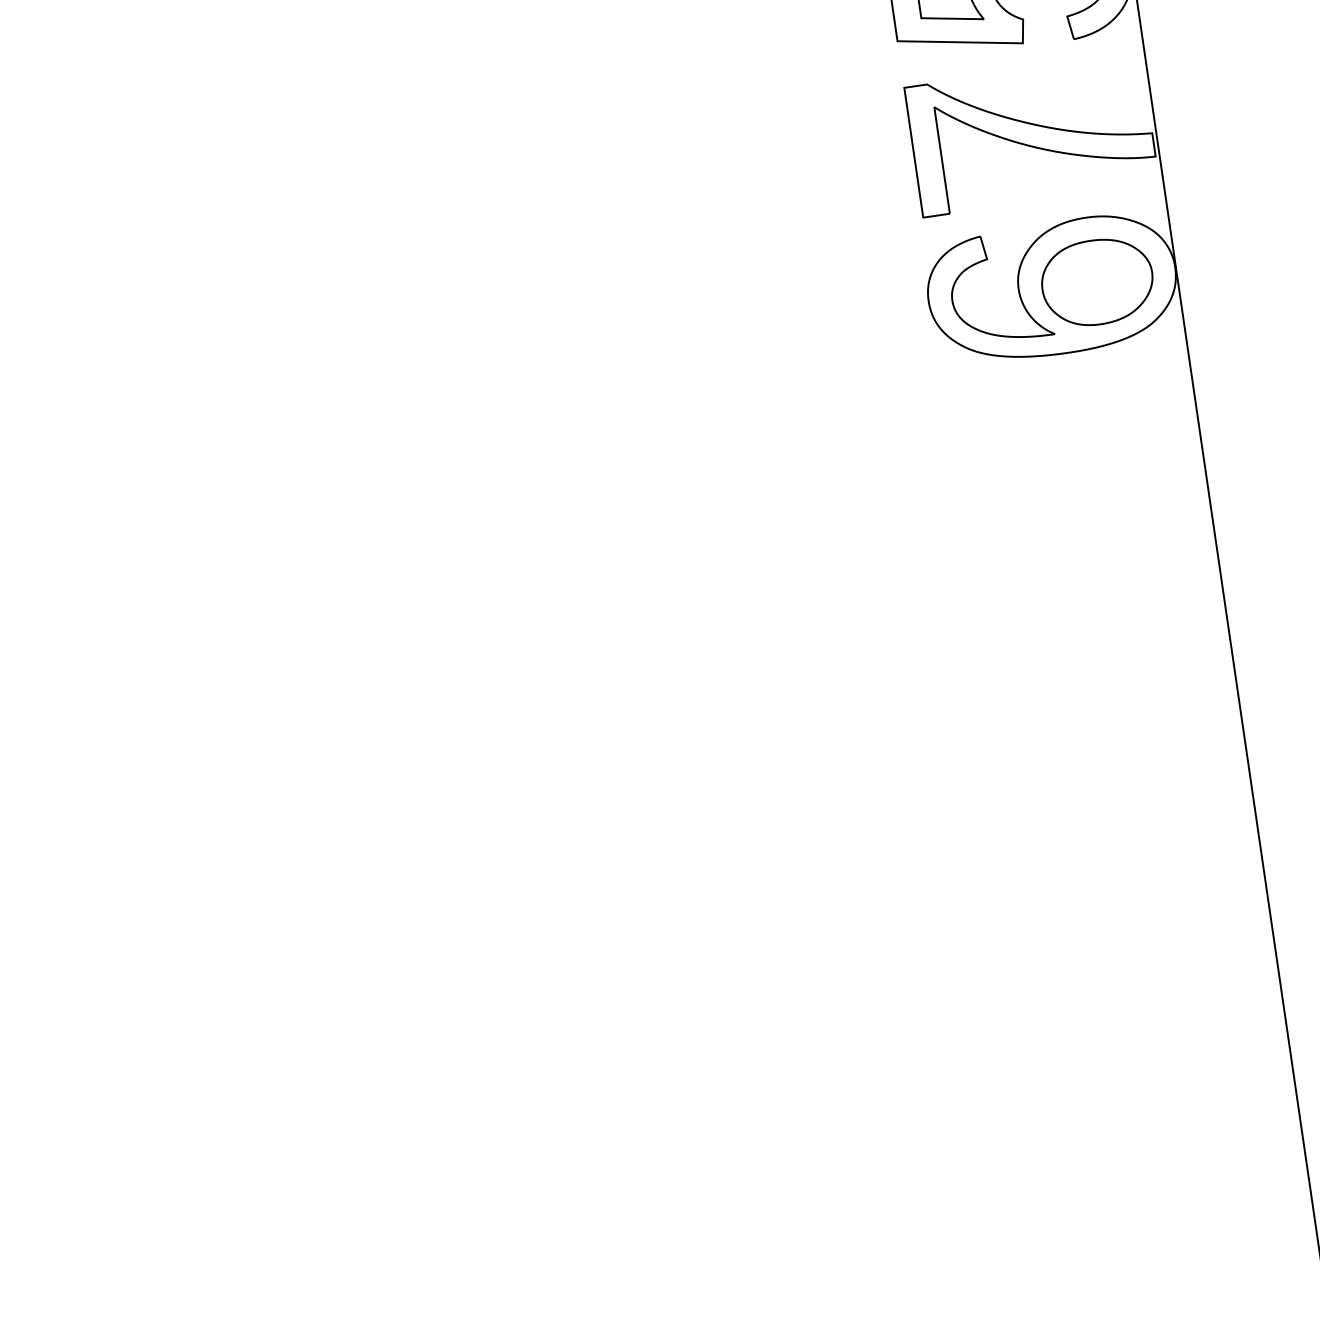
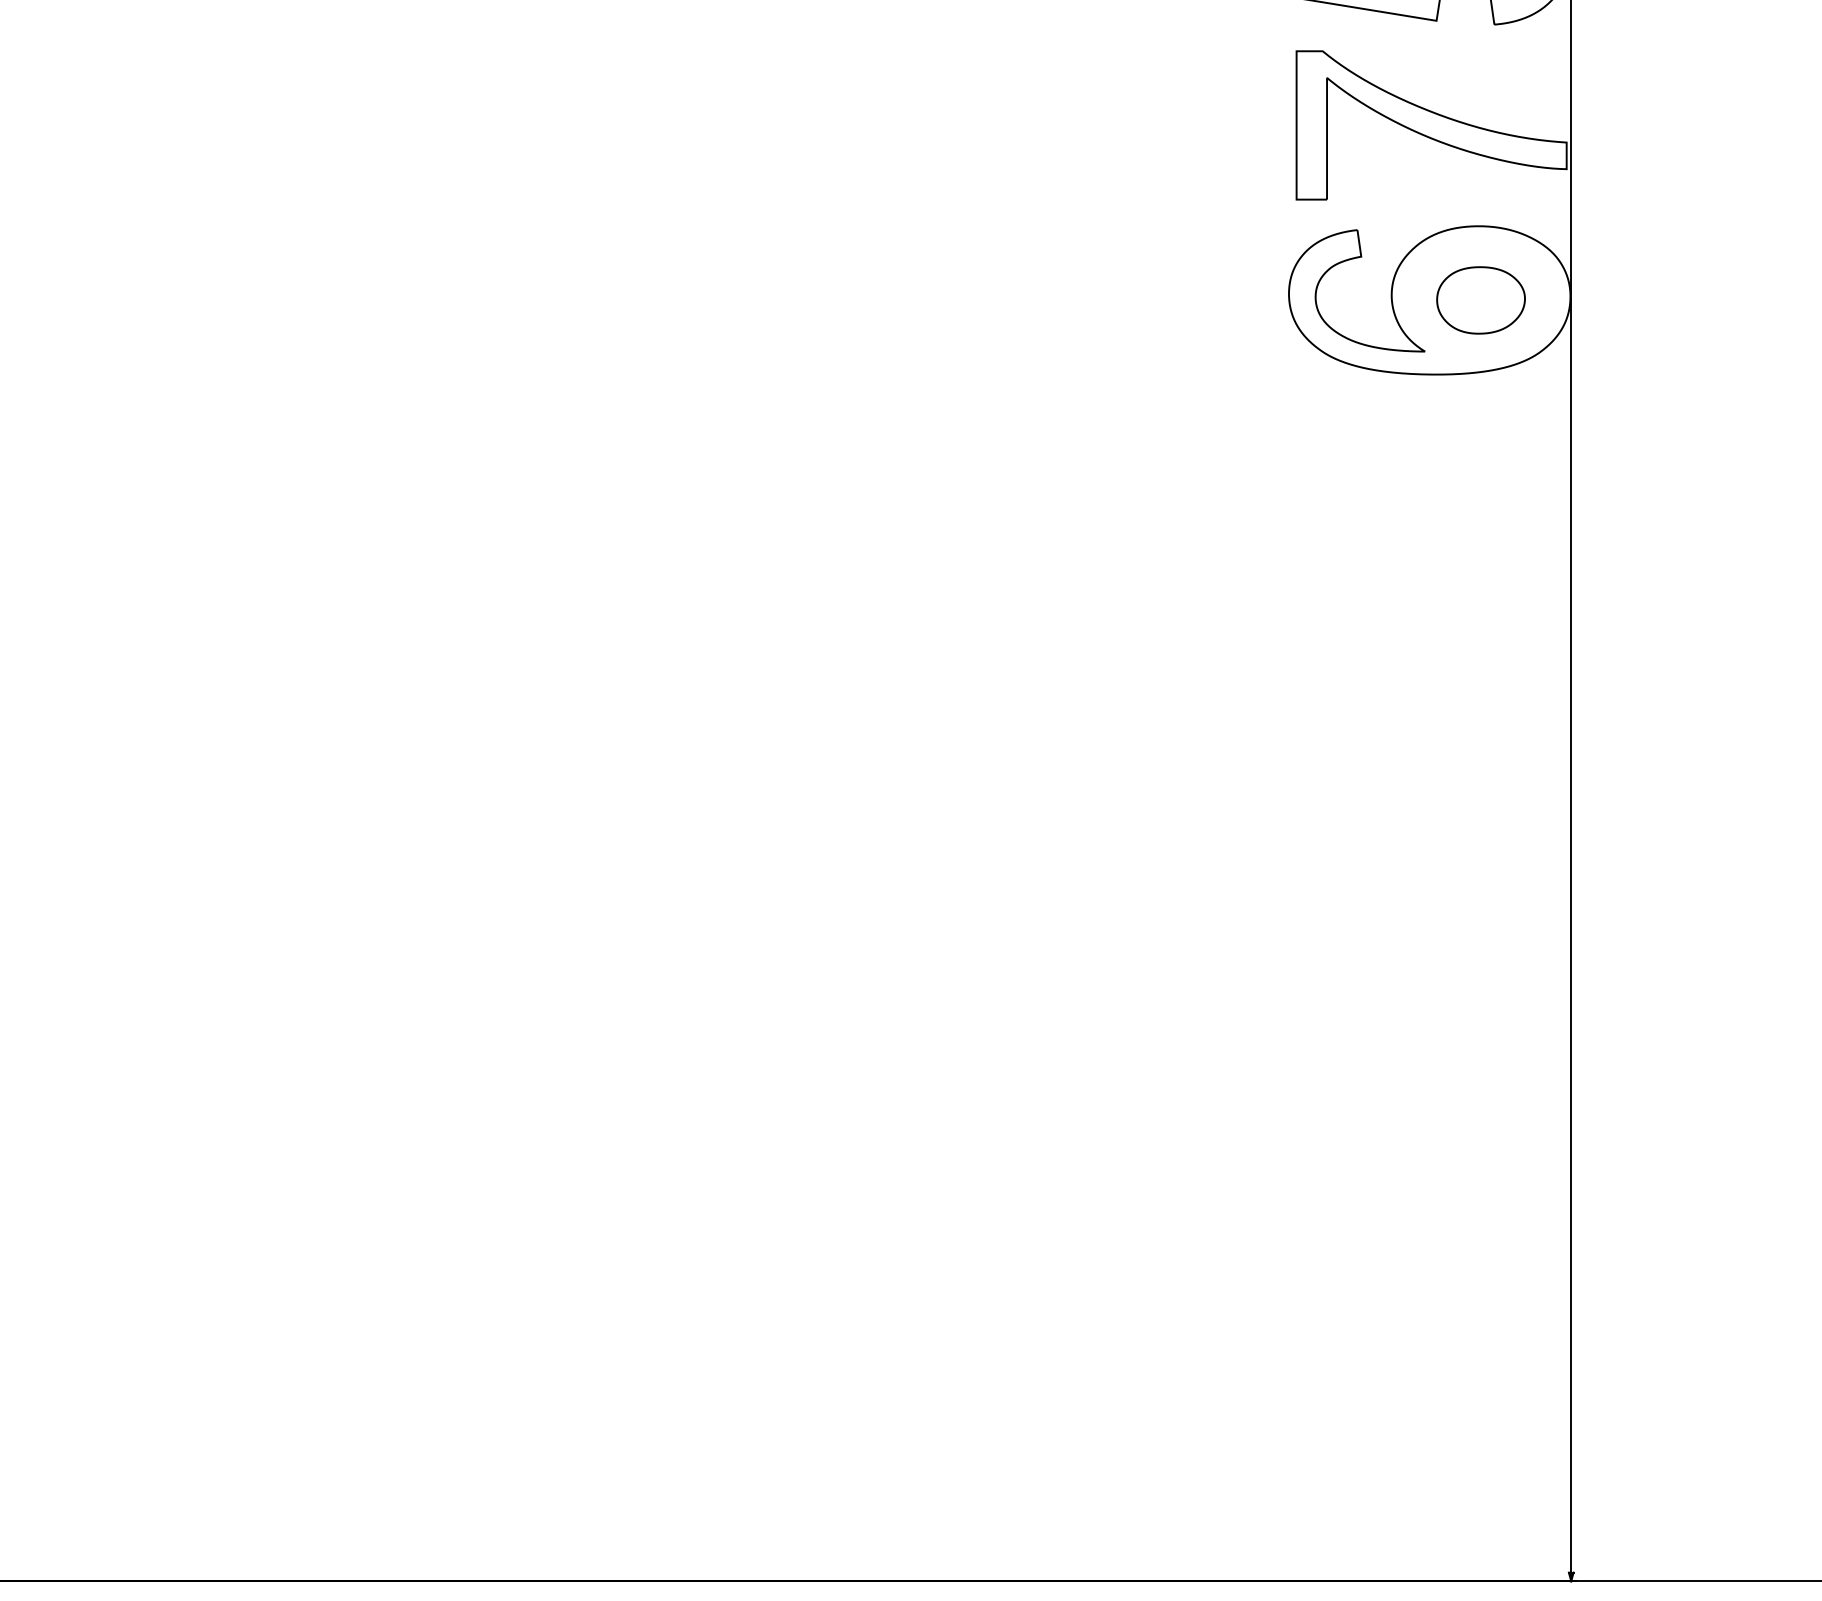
part: (1097, 282) -> (1480, 300), size x0.7

